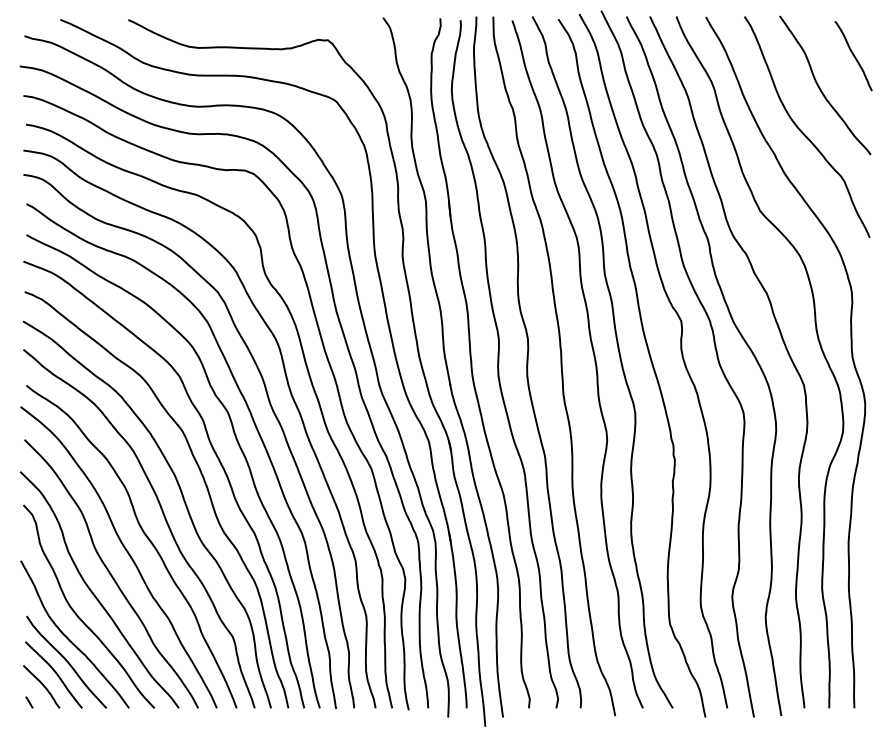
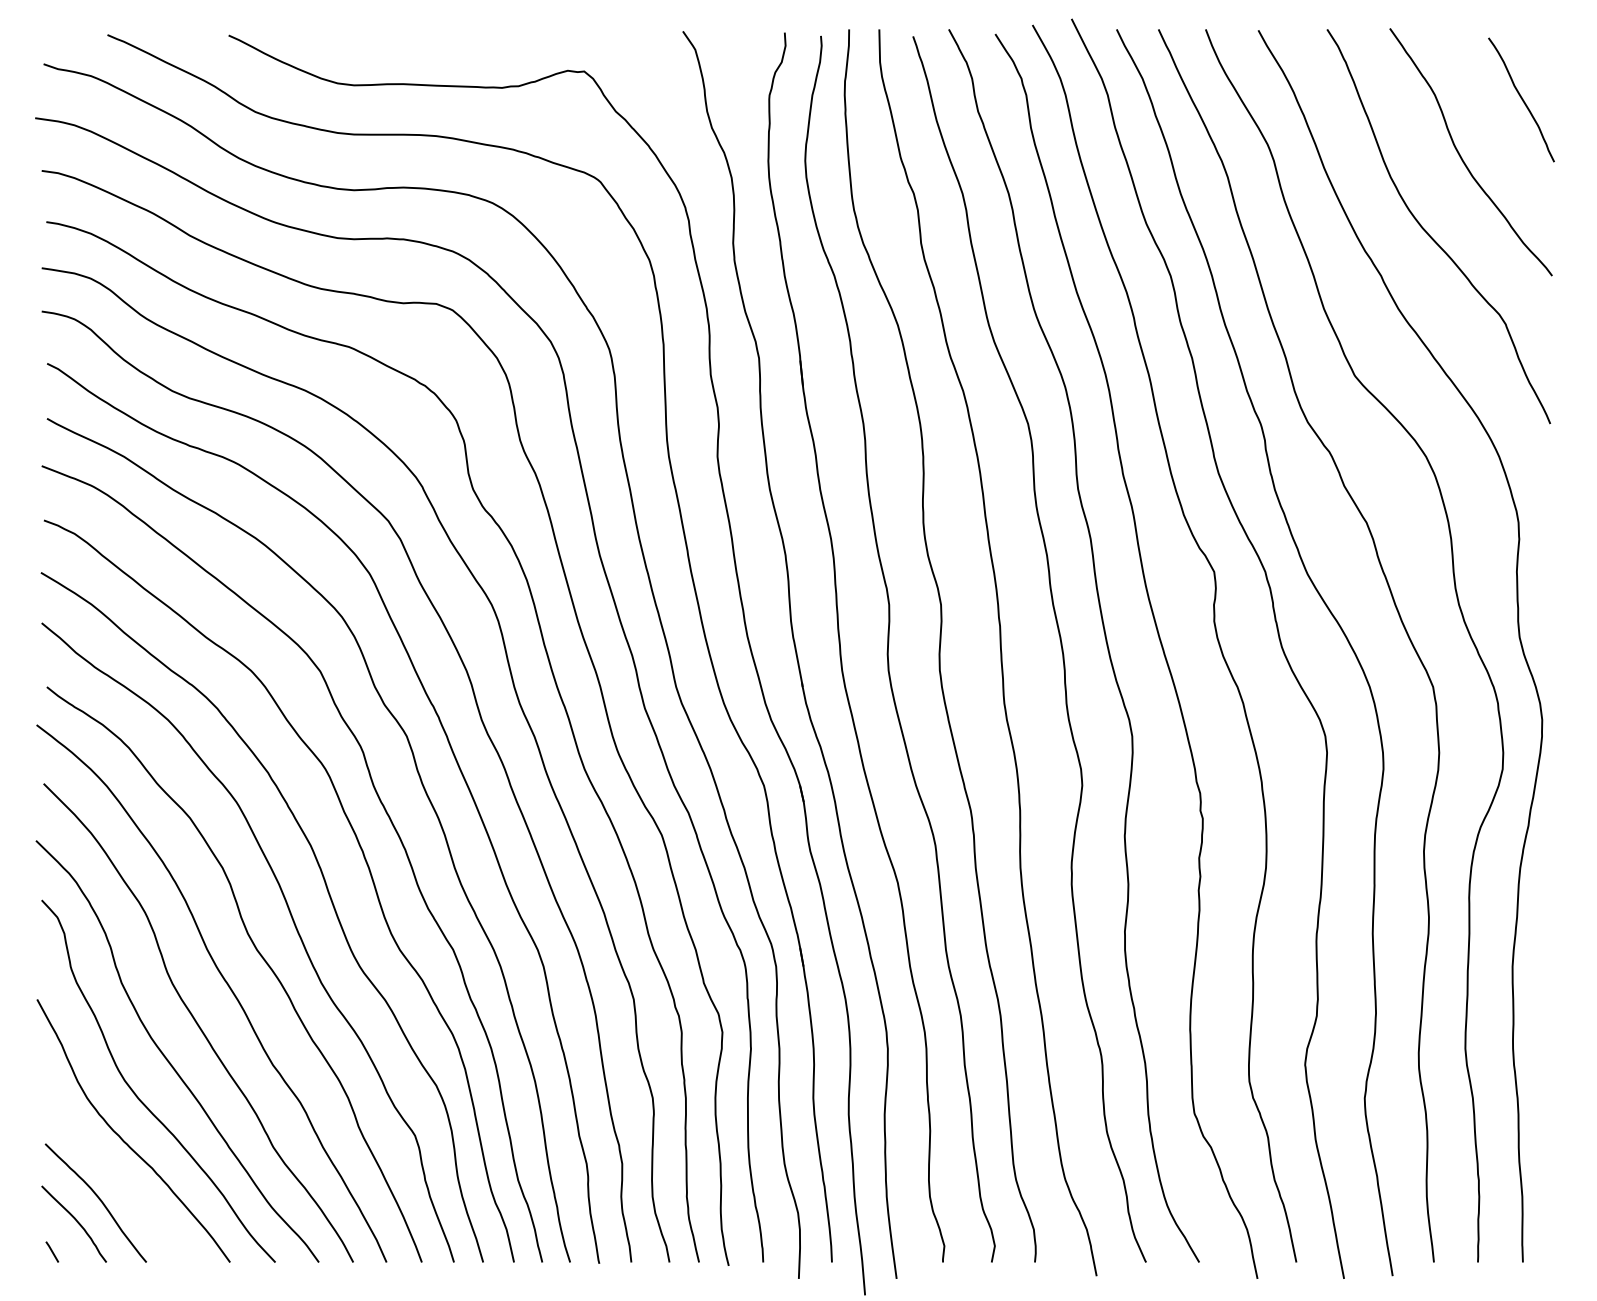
curve: (66, 661) -> (118, 1179), removed

